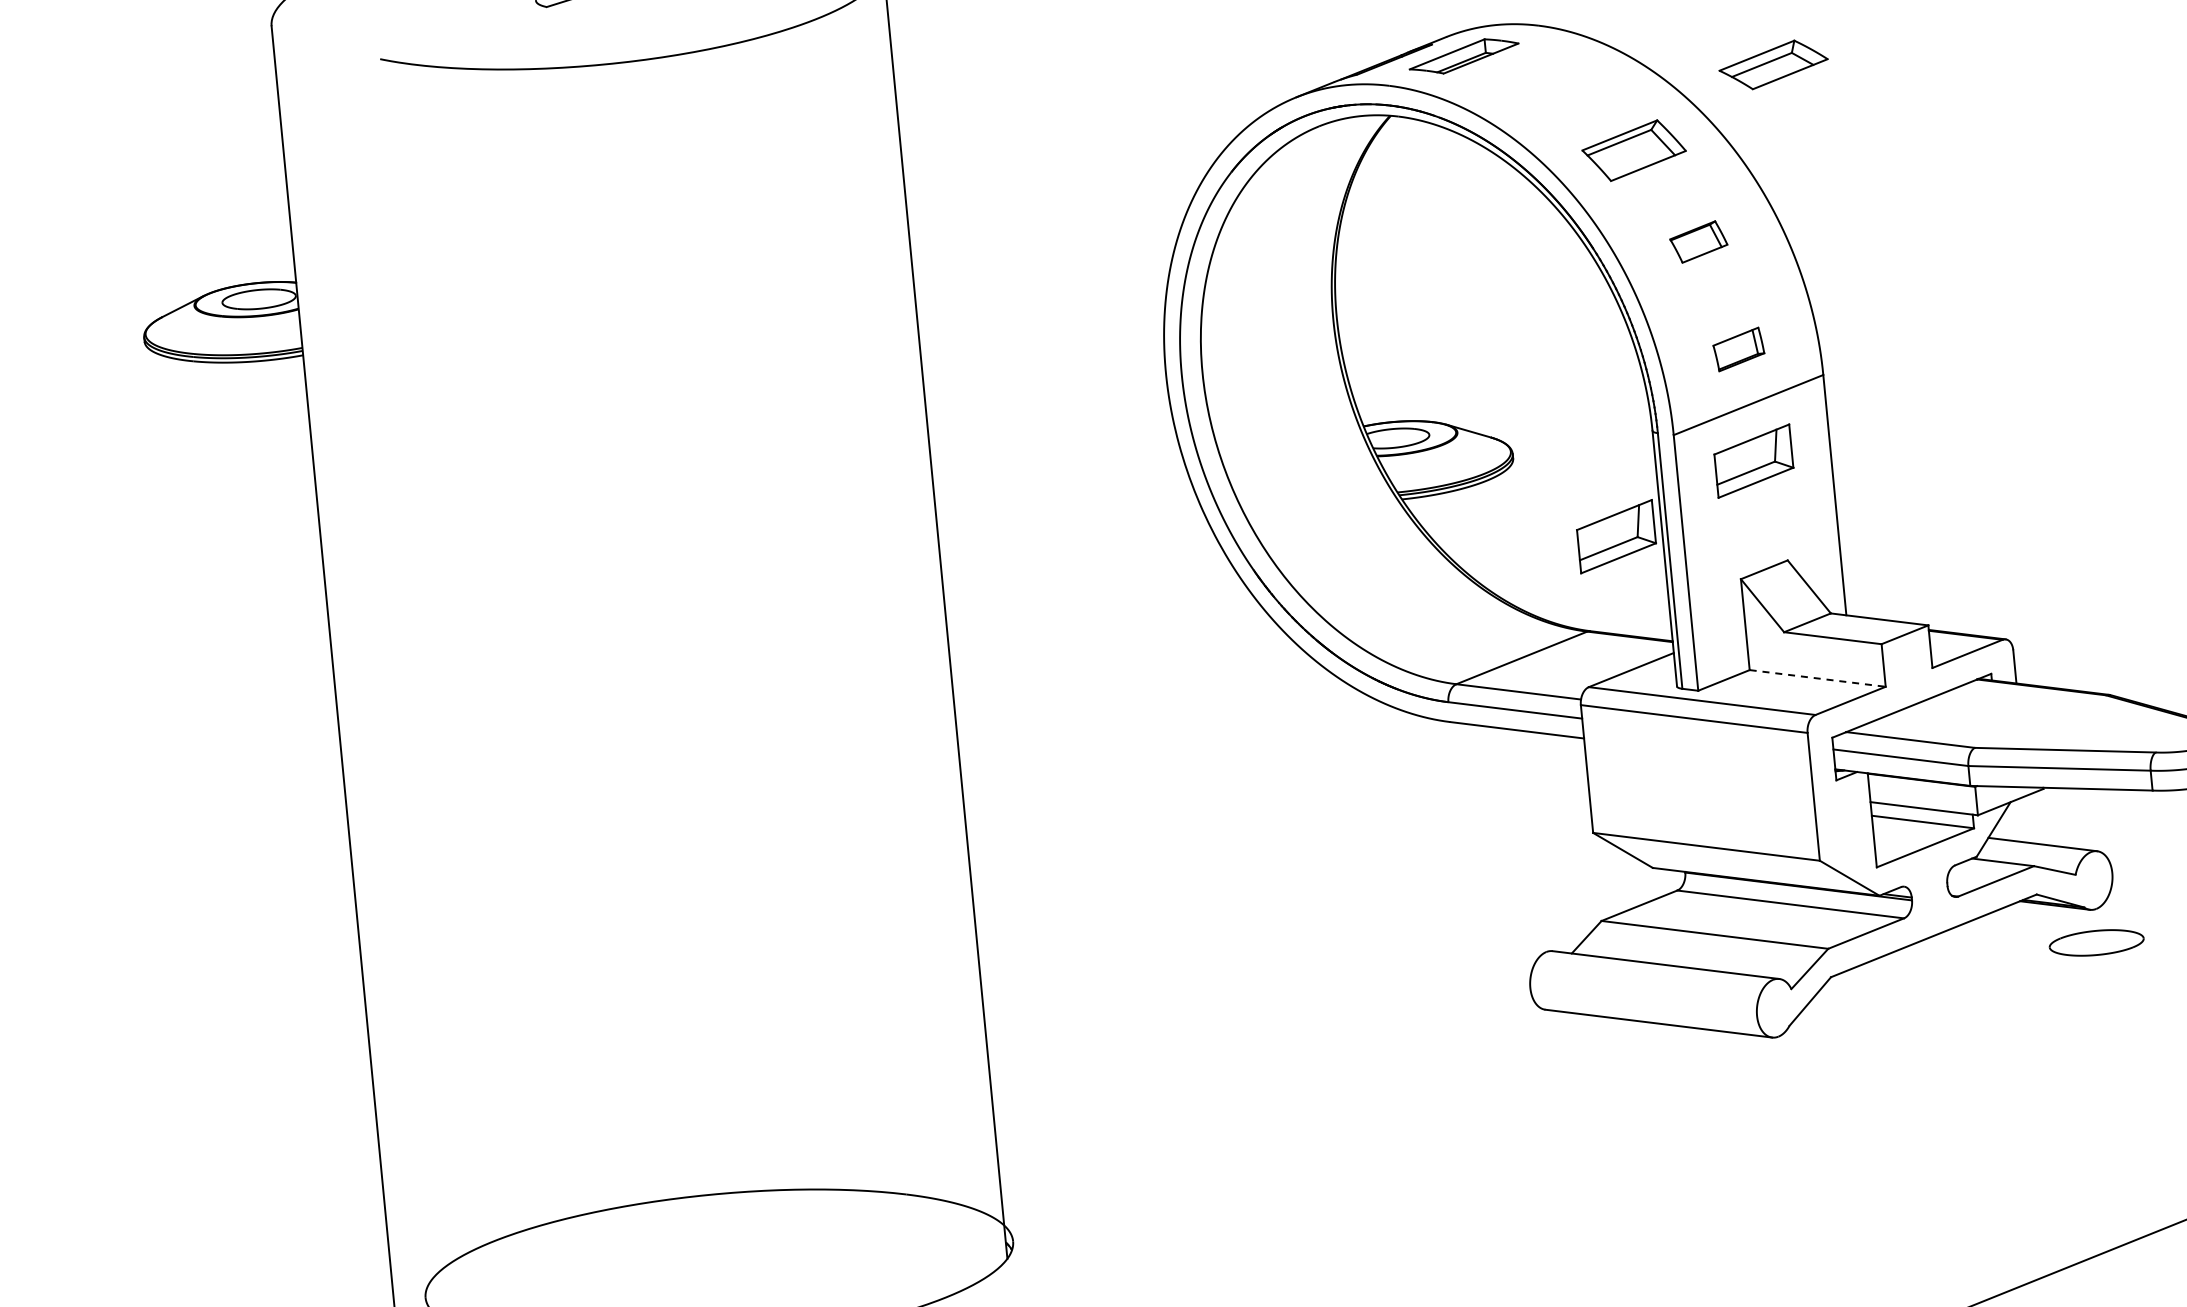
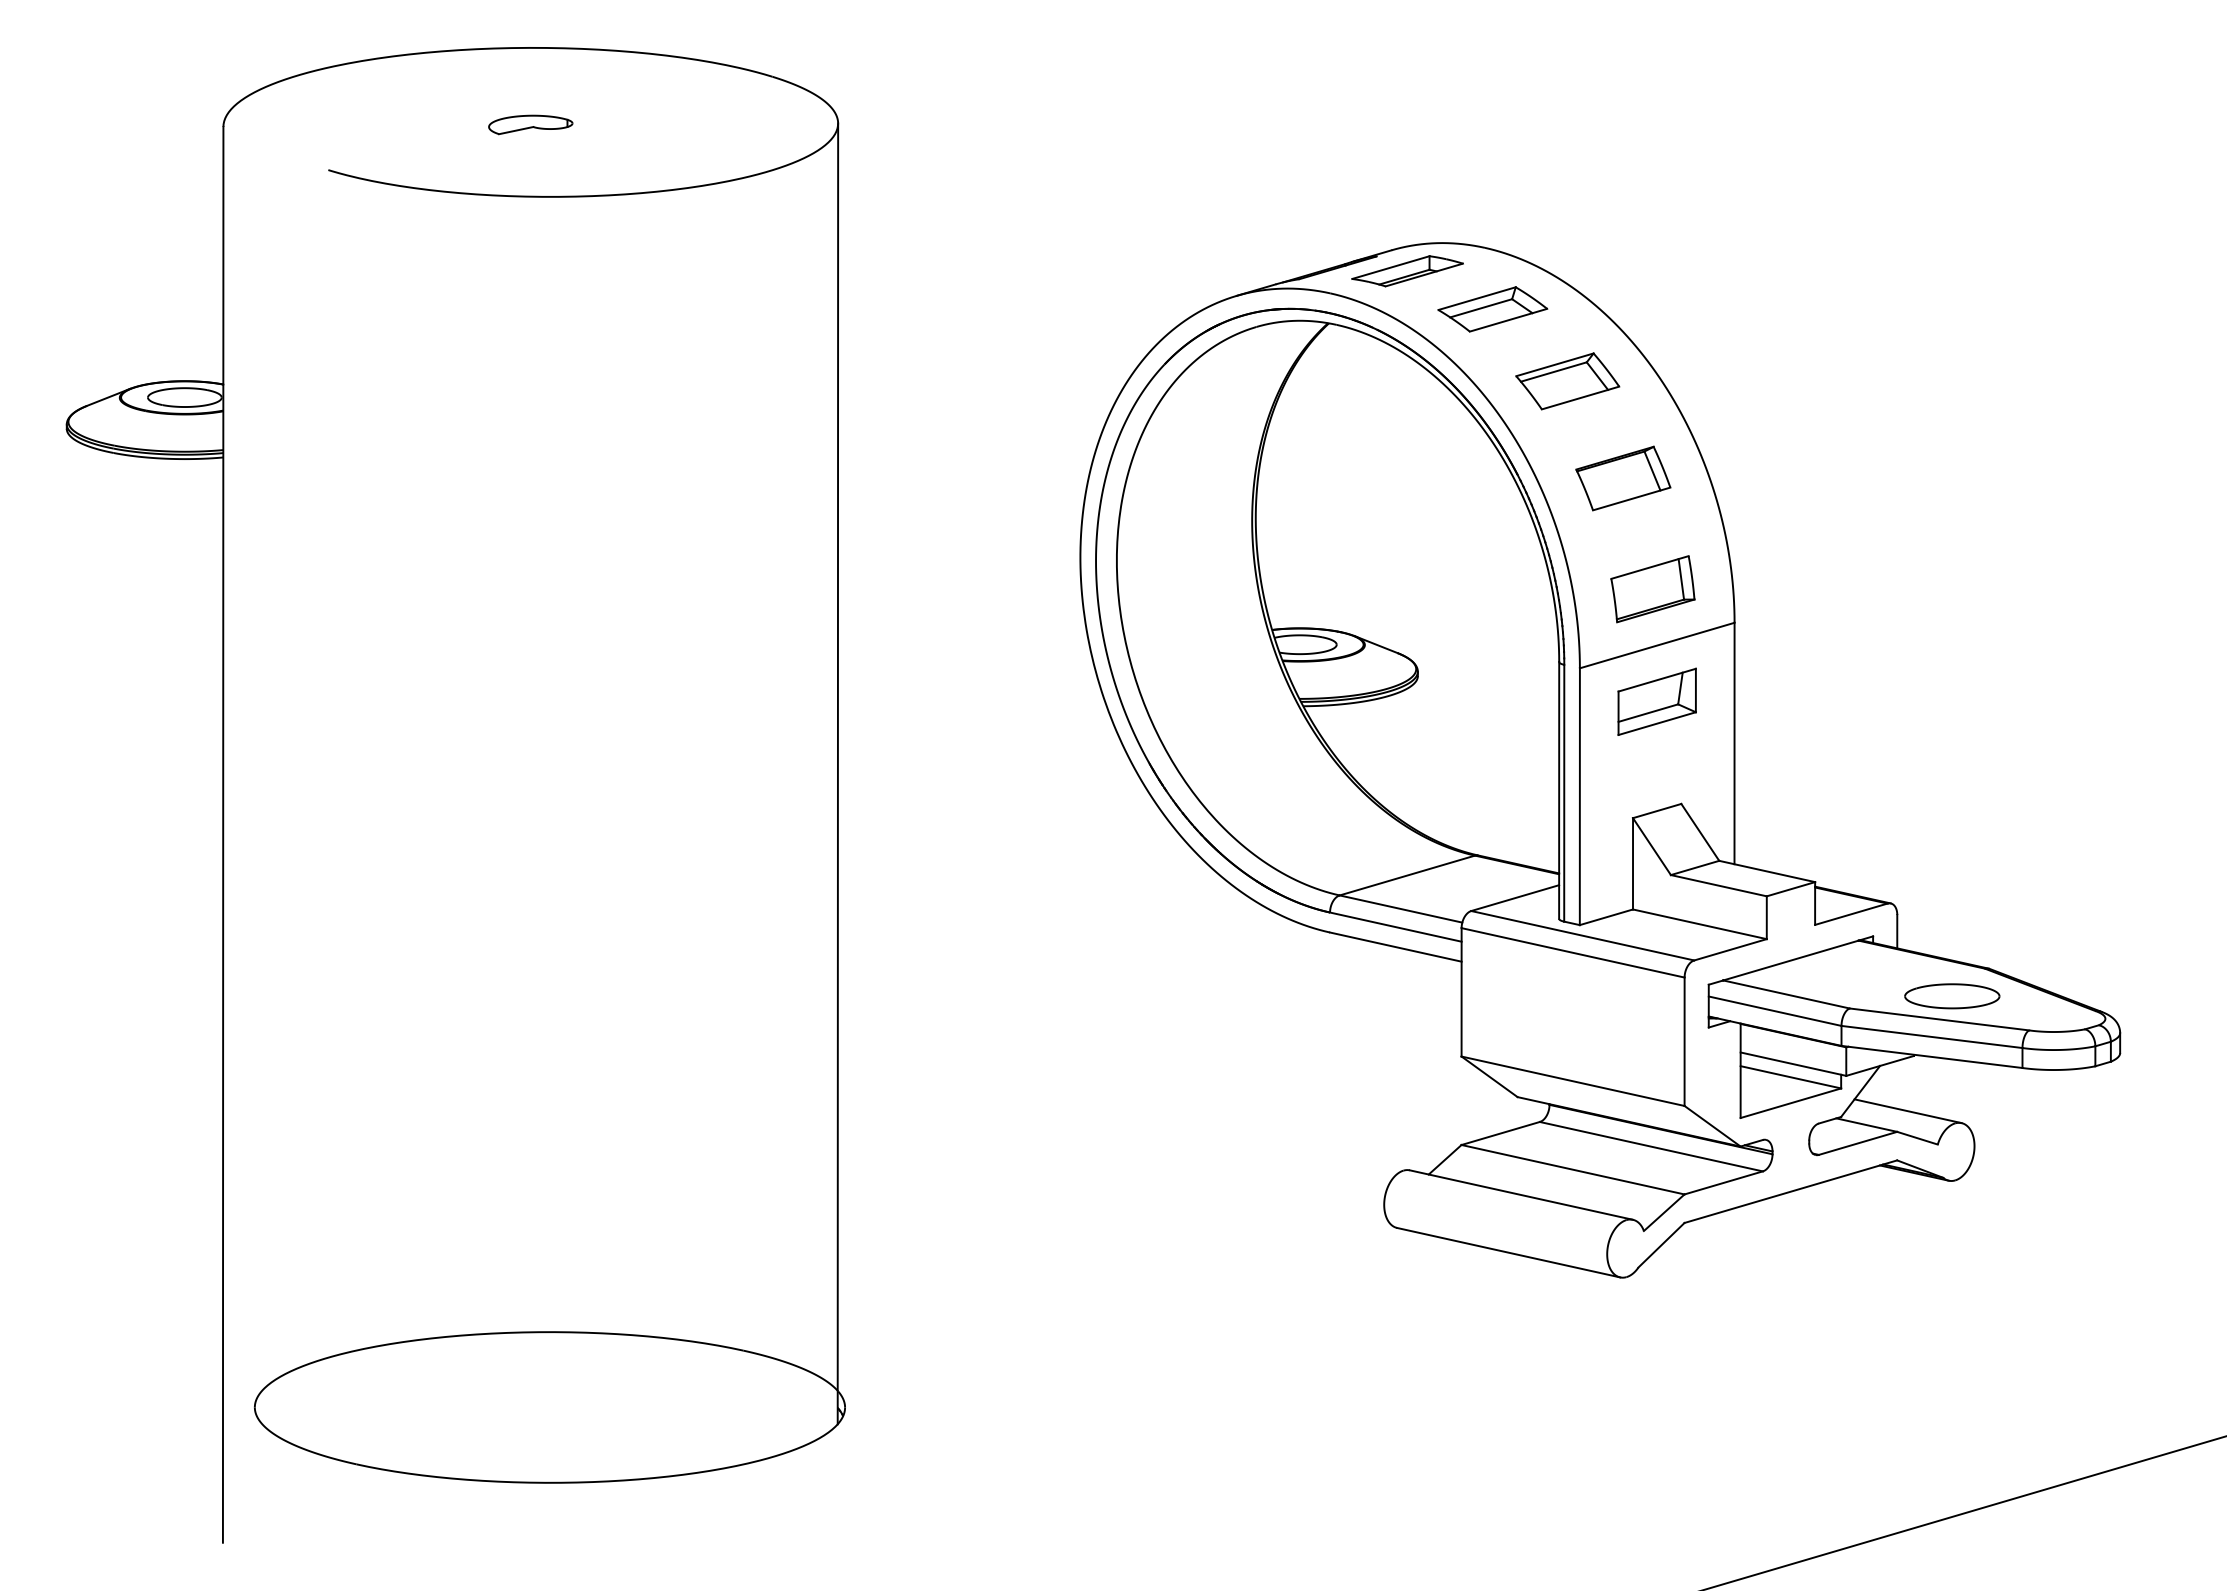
part: (1773, 65) -> (1492, 309), moved
part: (1698, 242) -> (1623, 478), size x1.67
part: (1738, 349) -> (1652, 589), size x1.67
part: (1615, 536) -> (1512, 763), removed
line: (1817, 678) -> (1699, 924), dashed -> solid
part: (2096, 943) -> (1952, 996), moved

